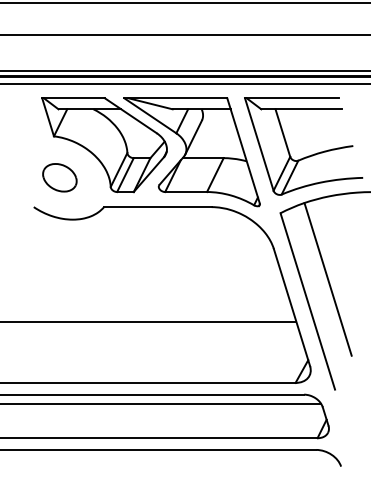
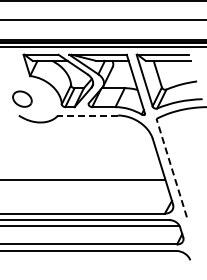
part: (60, 176) -> (22, 98), moved
line: (156, 207) -> (87, 115), solid -> dashed
line: (327, 278) -> (182, 155), removed
line: (307, 300) -> (171, 167), solid -> dashed

